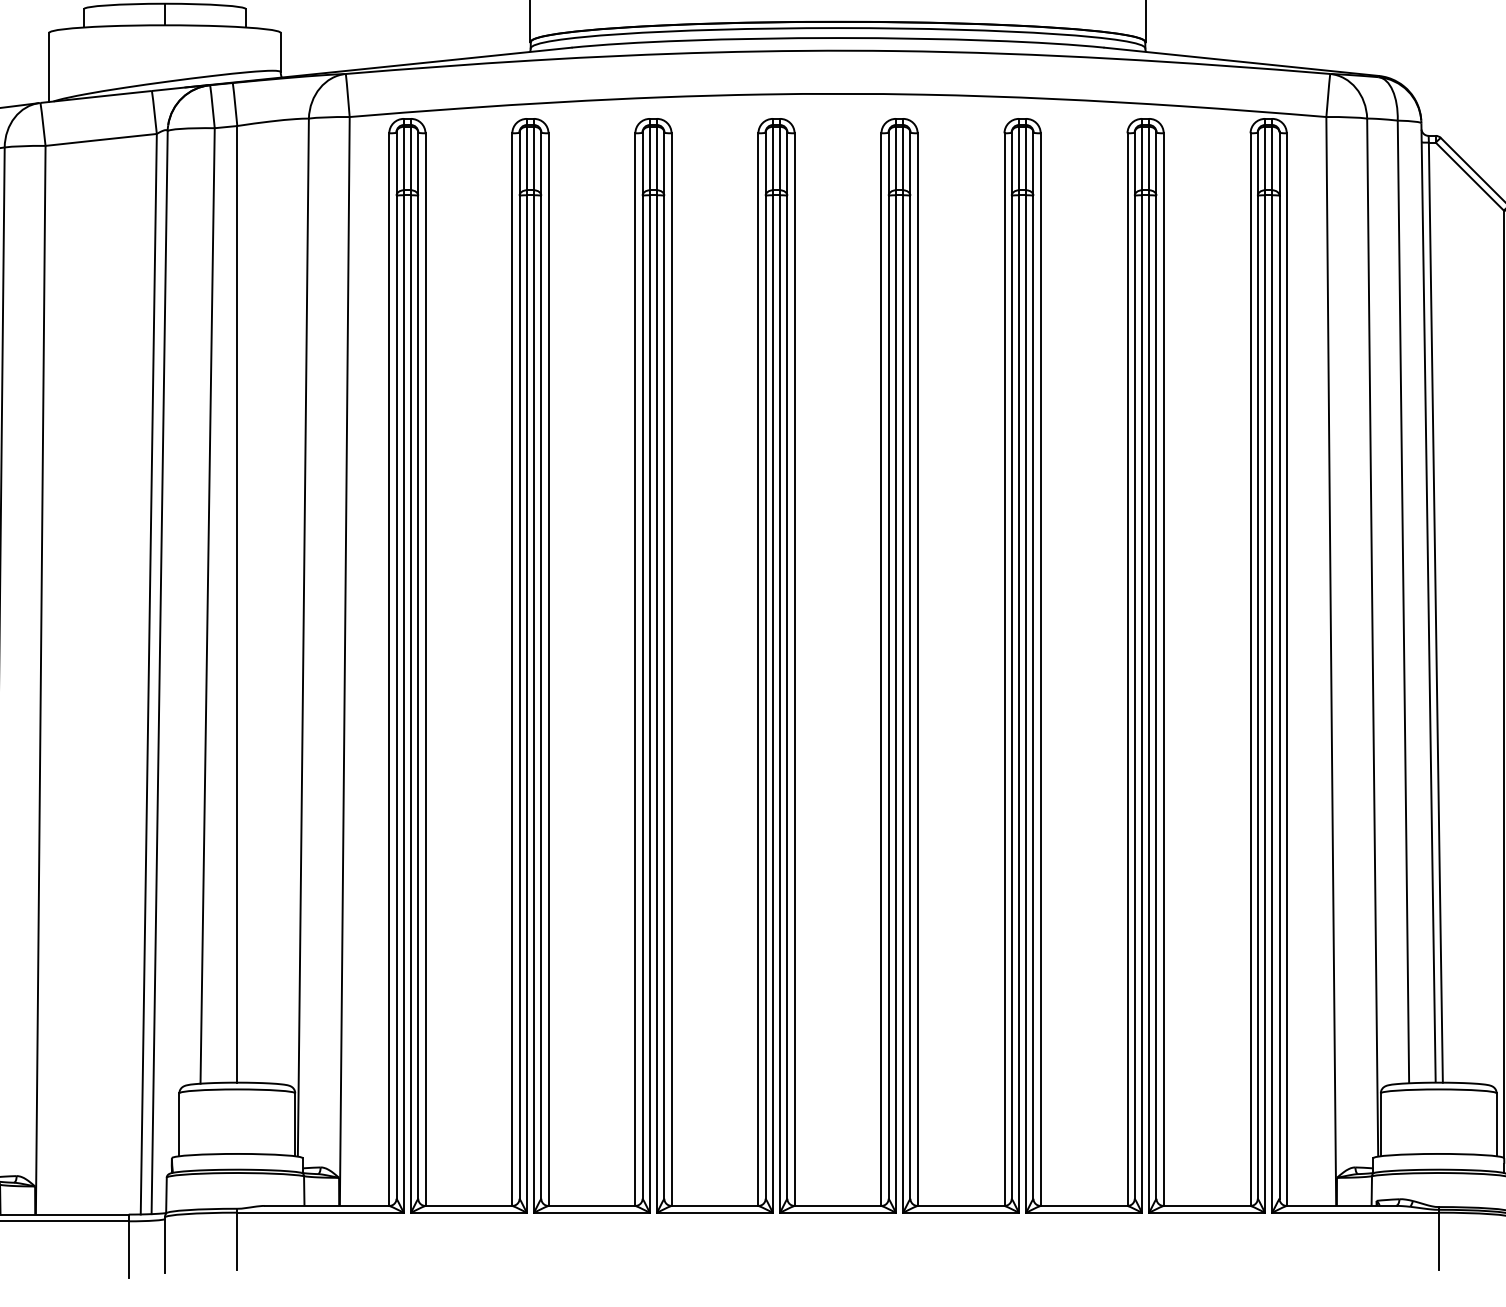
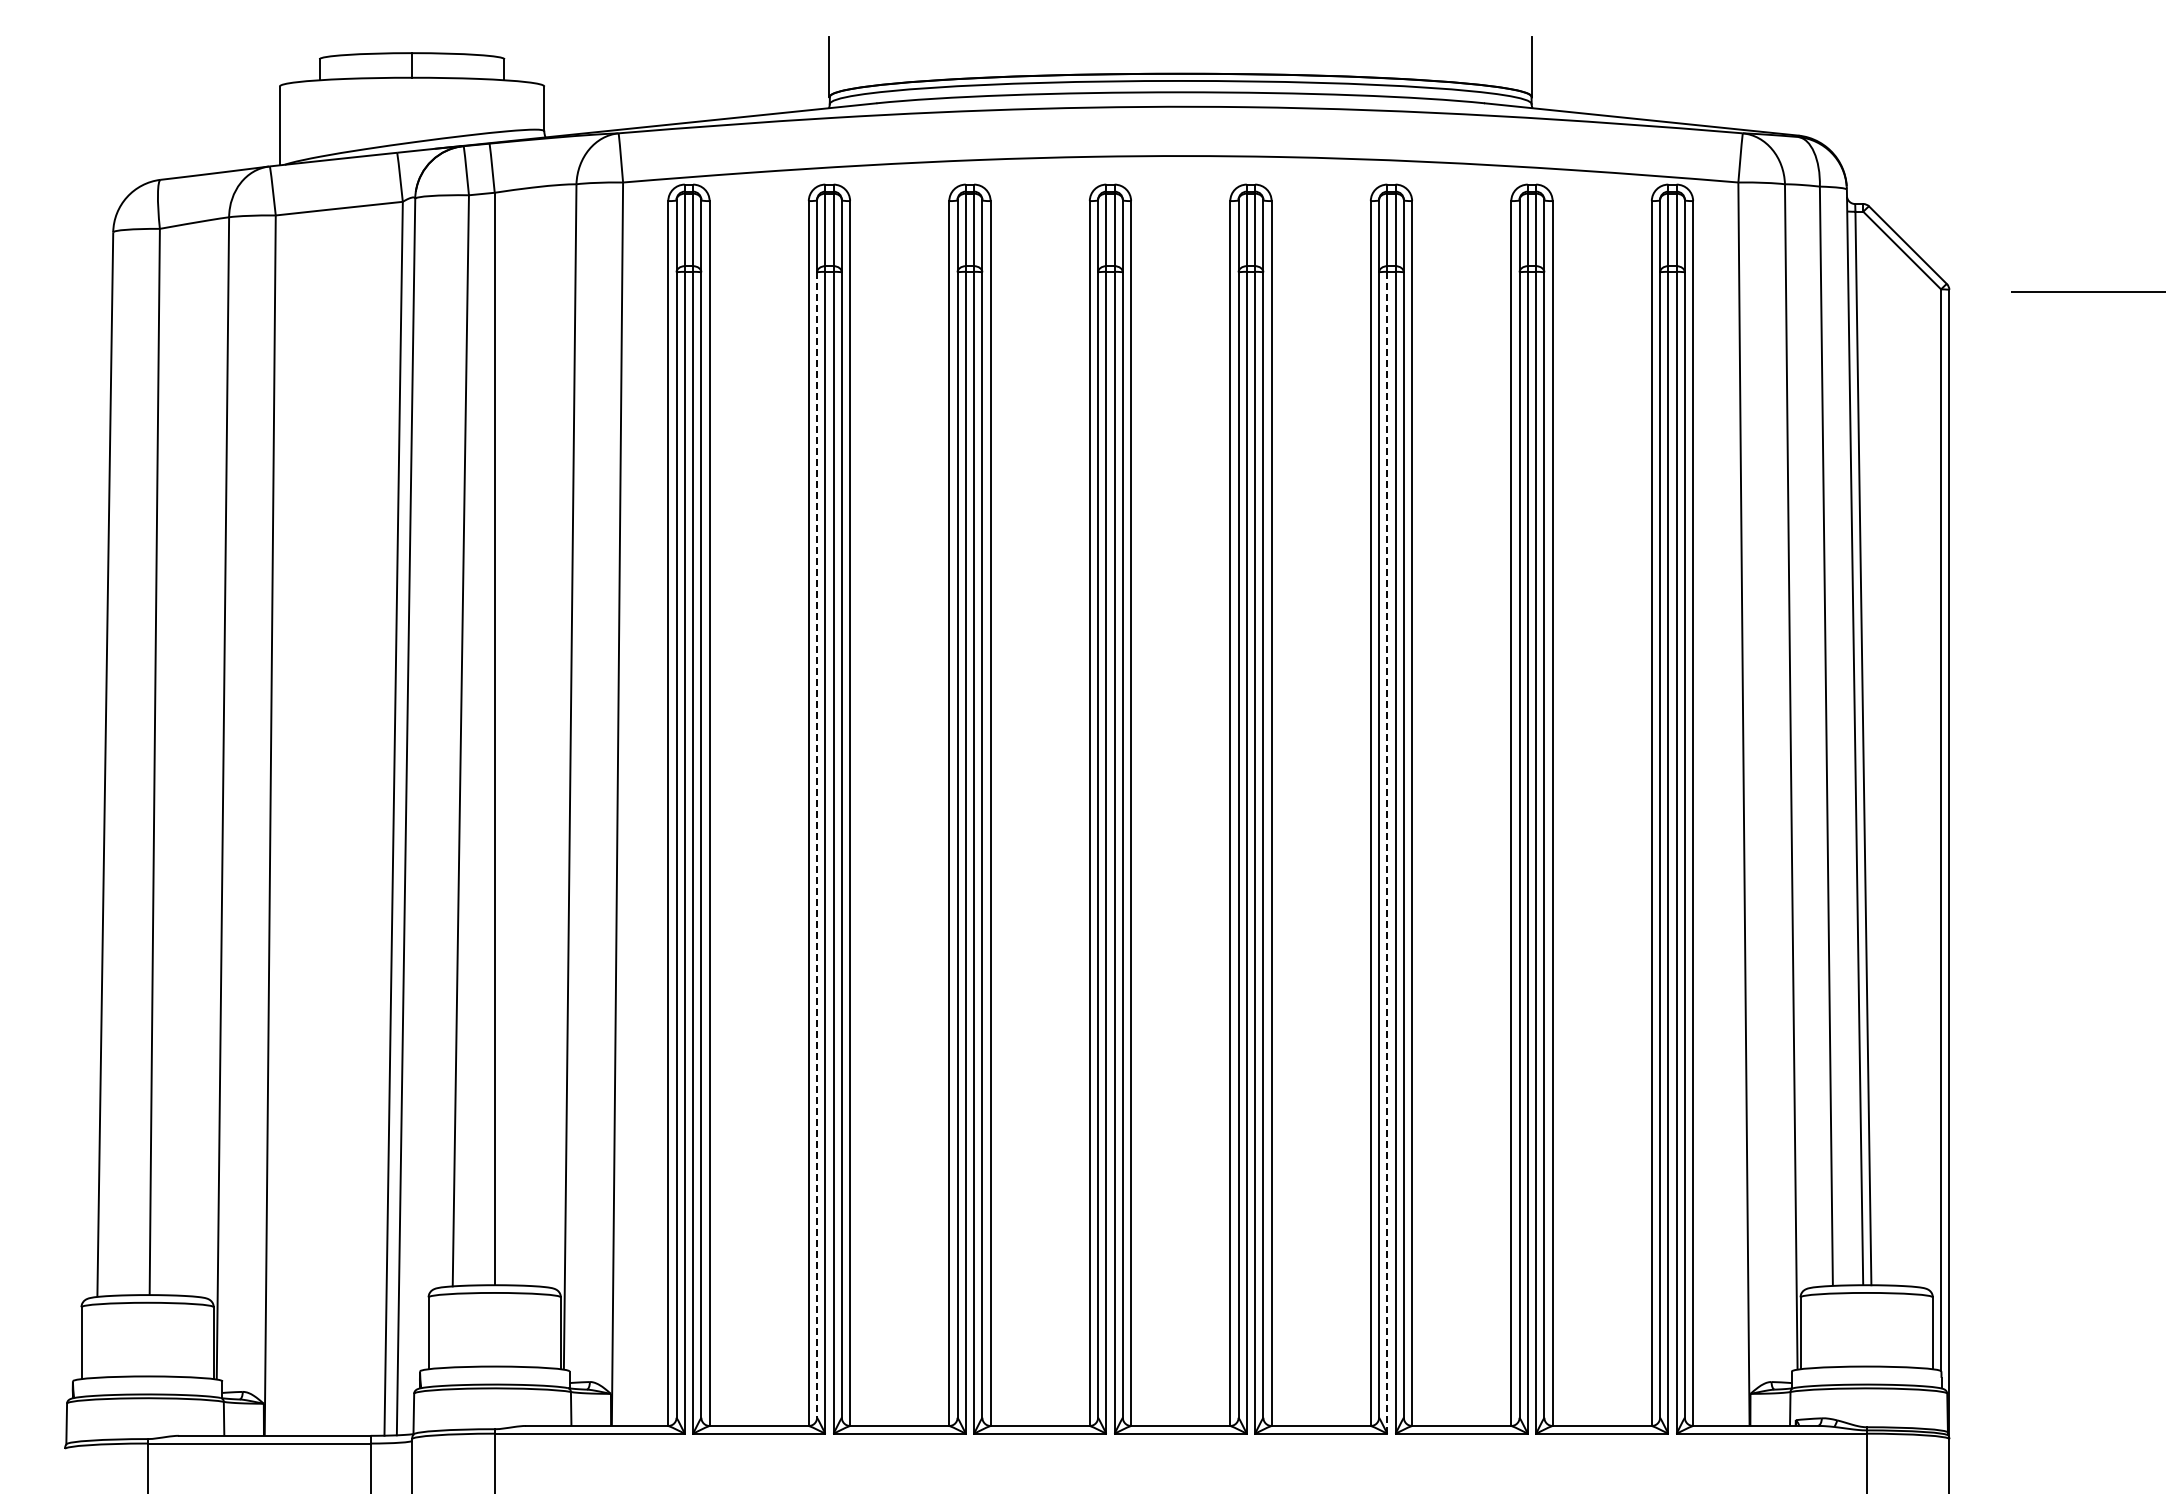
line: (519, 697) -> (817, 845), solid -> dashed
line: (1019, 703) -> (1387, 852), solid -> dashed

